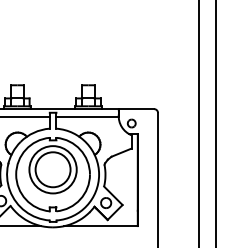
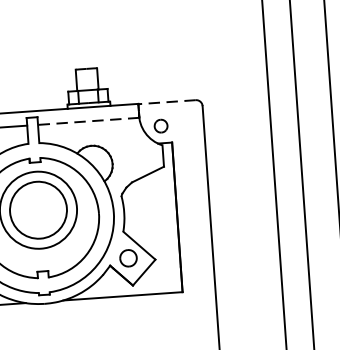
line: (136, 109) -> (167, 102), solid -> dashed
line: (87, 117) -> (88, 121), solid -> dashed

